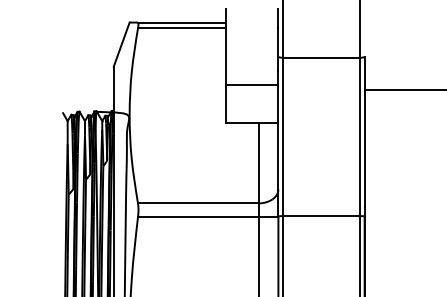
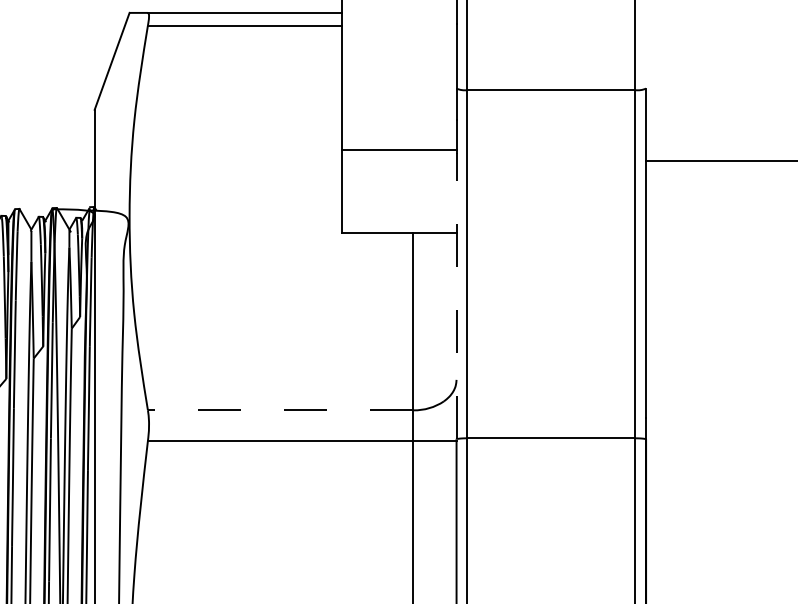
line: (278, 150) -> (456, 294), solid -> dashed
line: (197, 203) -> (278, 410), solid -> dashed

